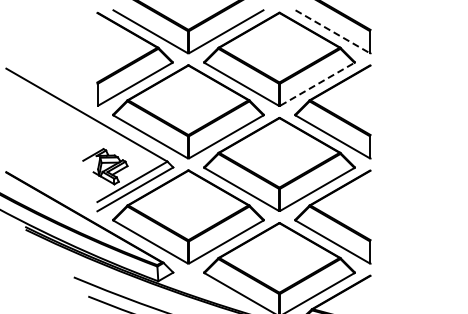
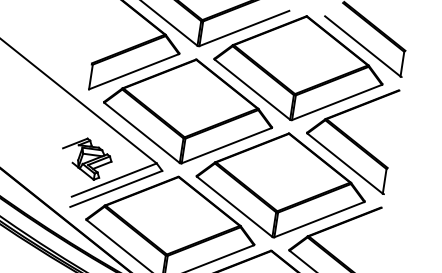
line: (332, 31) -> (362, 46), dashed -> solid
line: (317, 84) -> (337, 102), dashed -> solid

